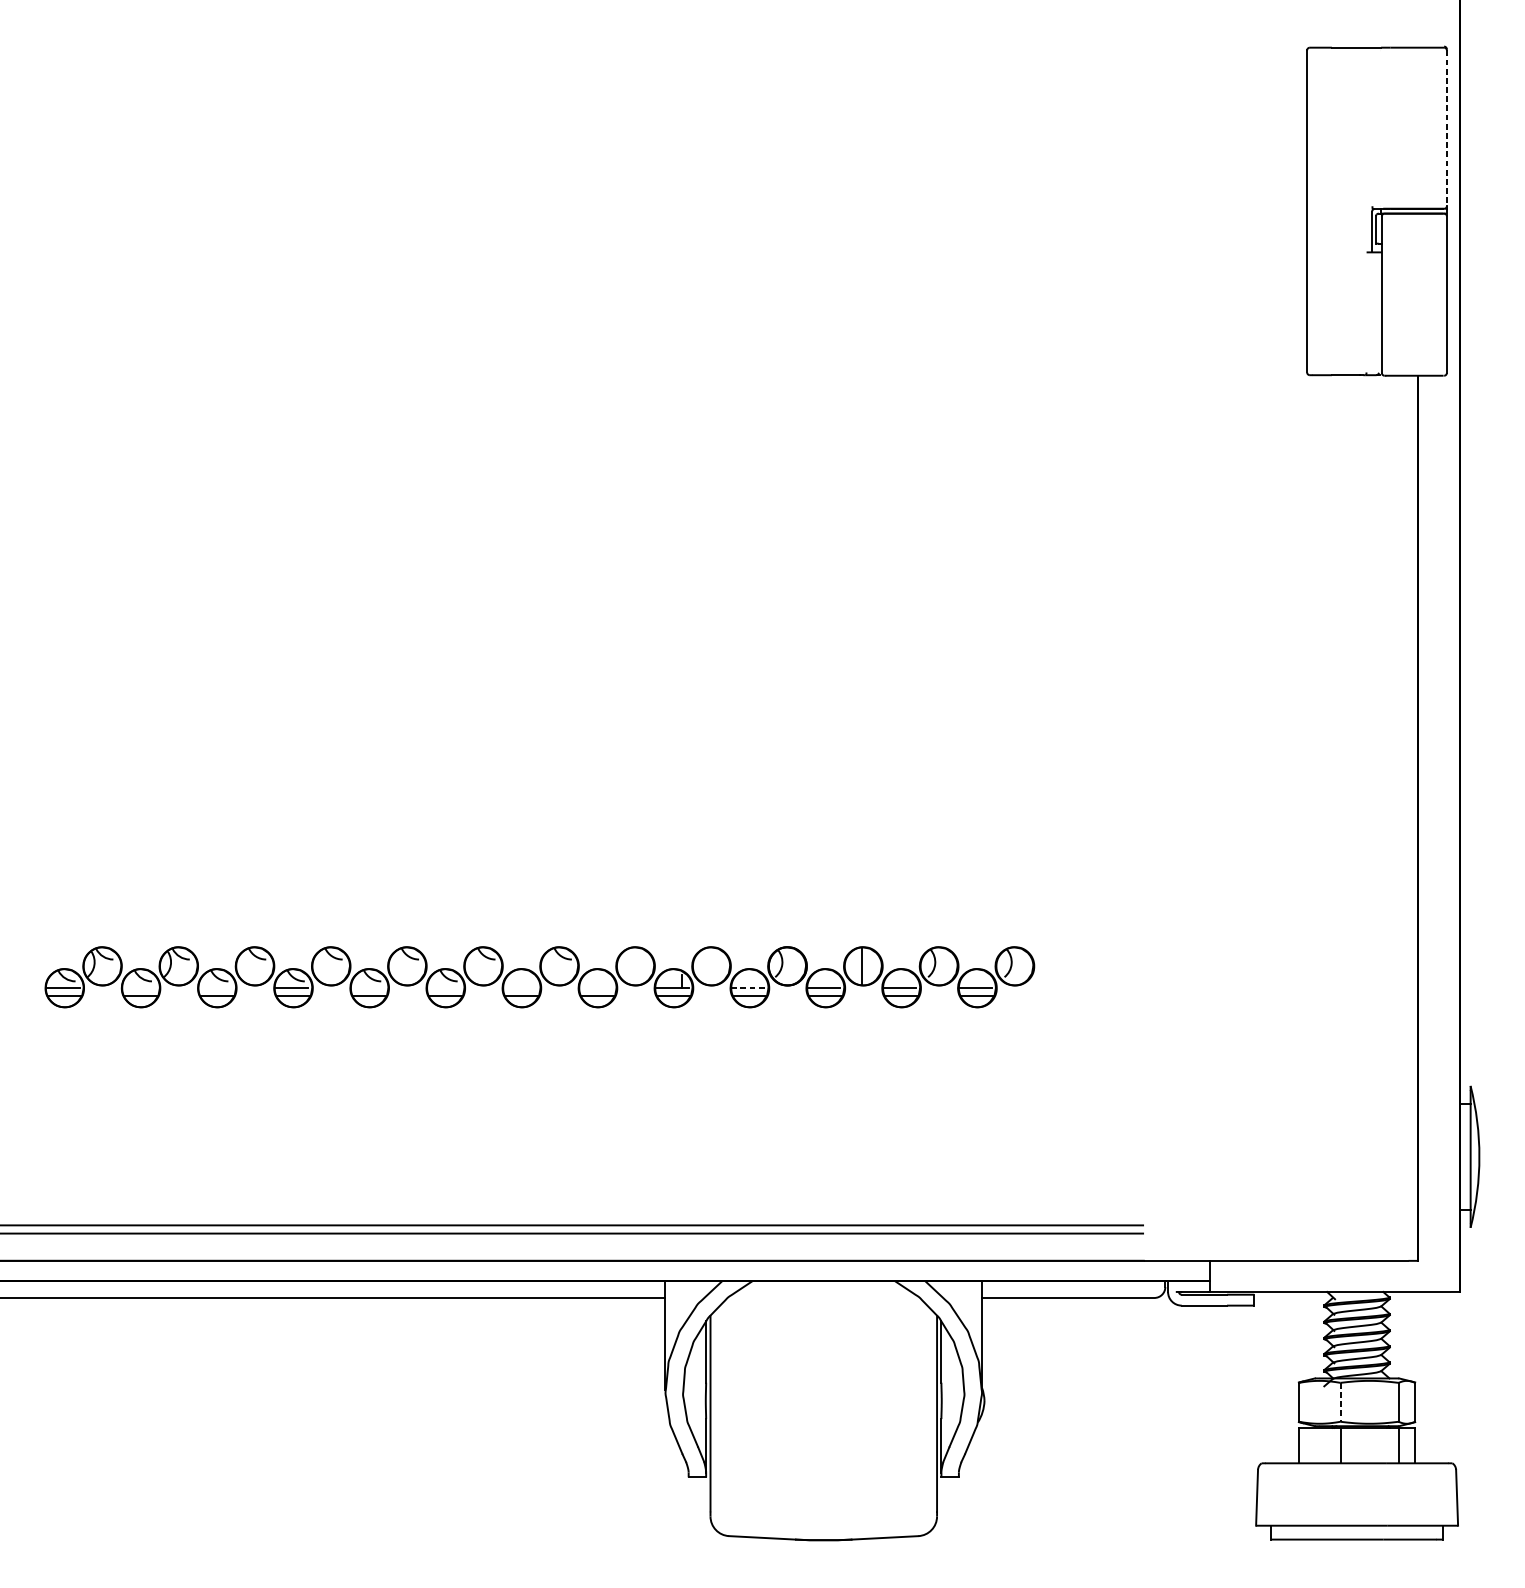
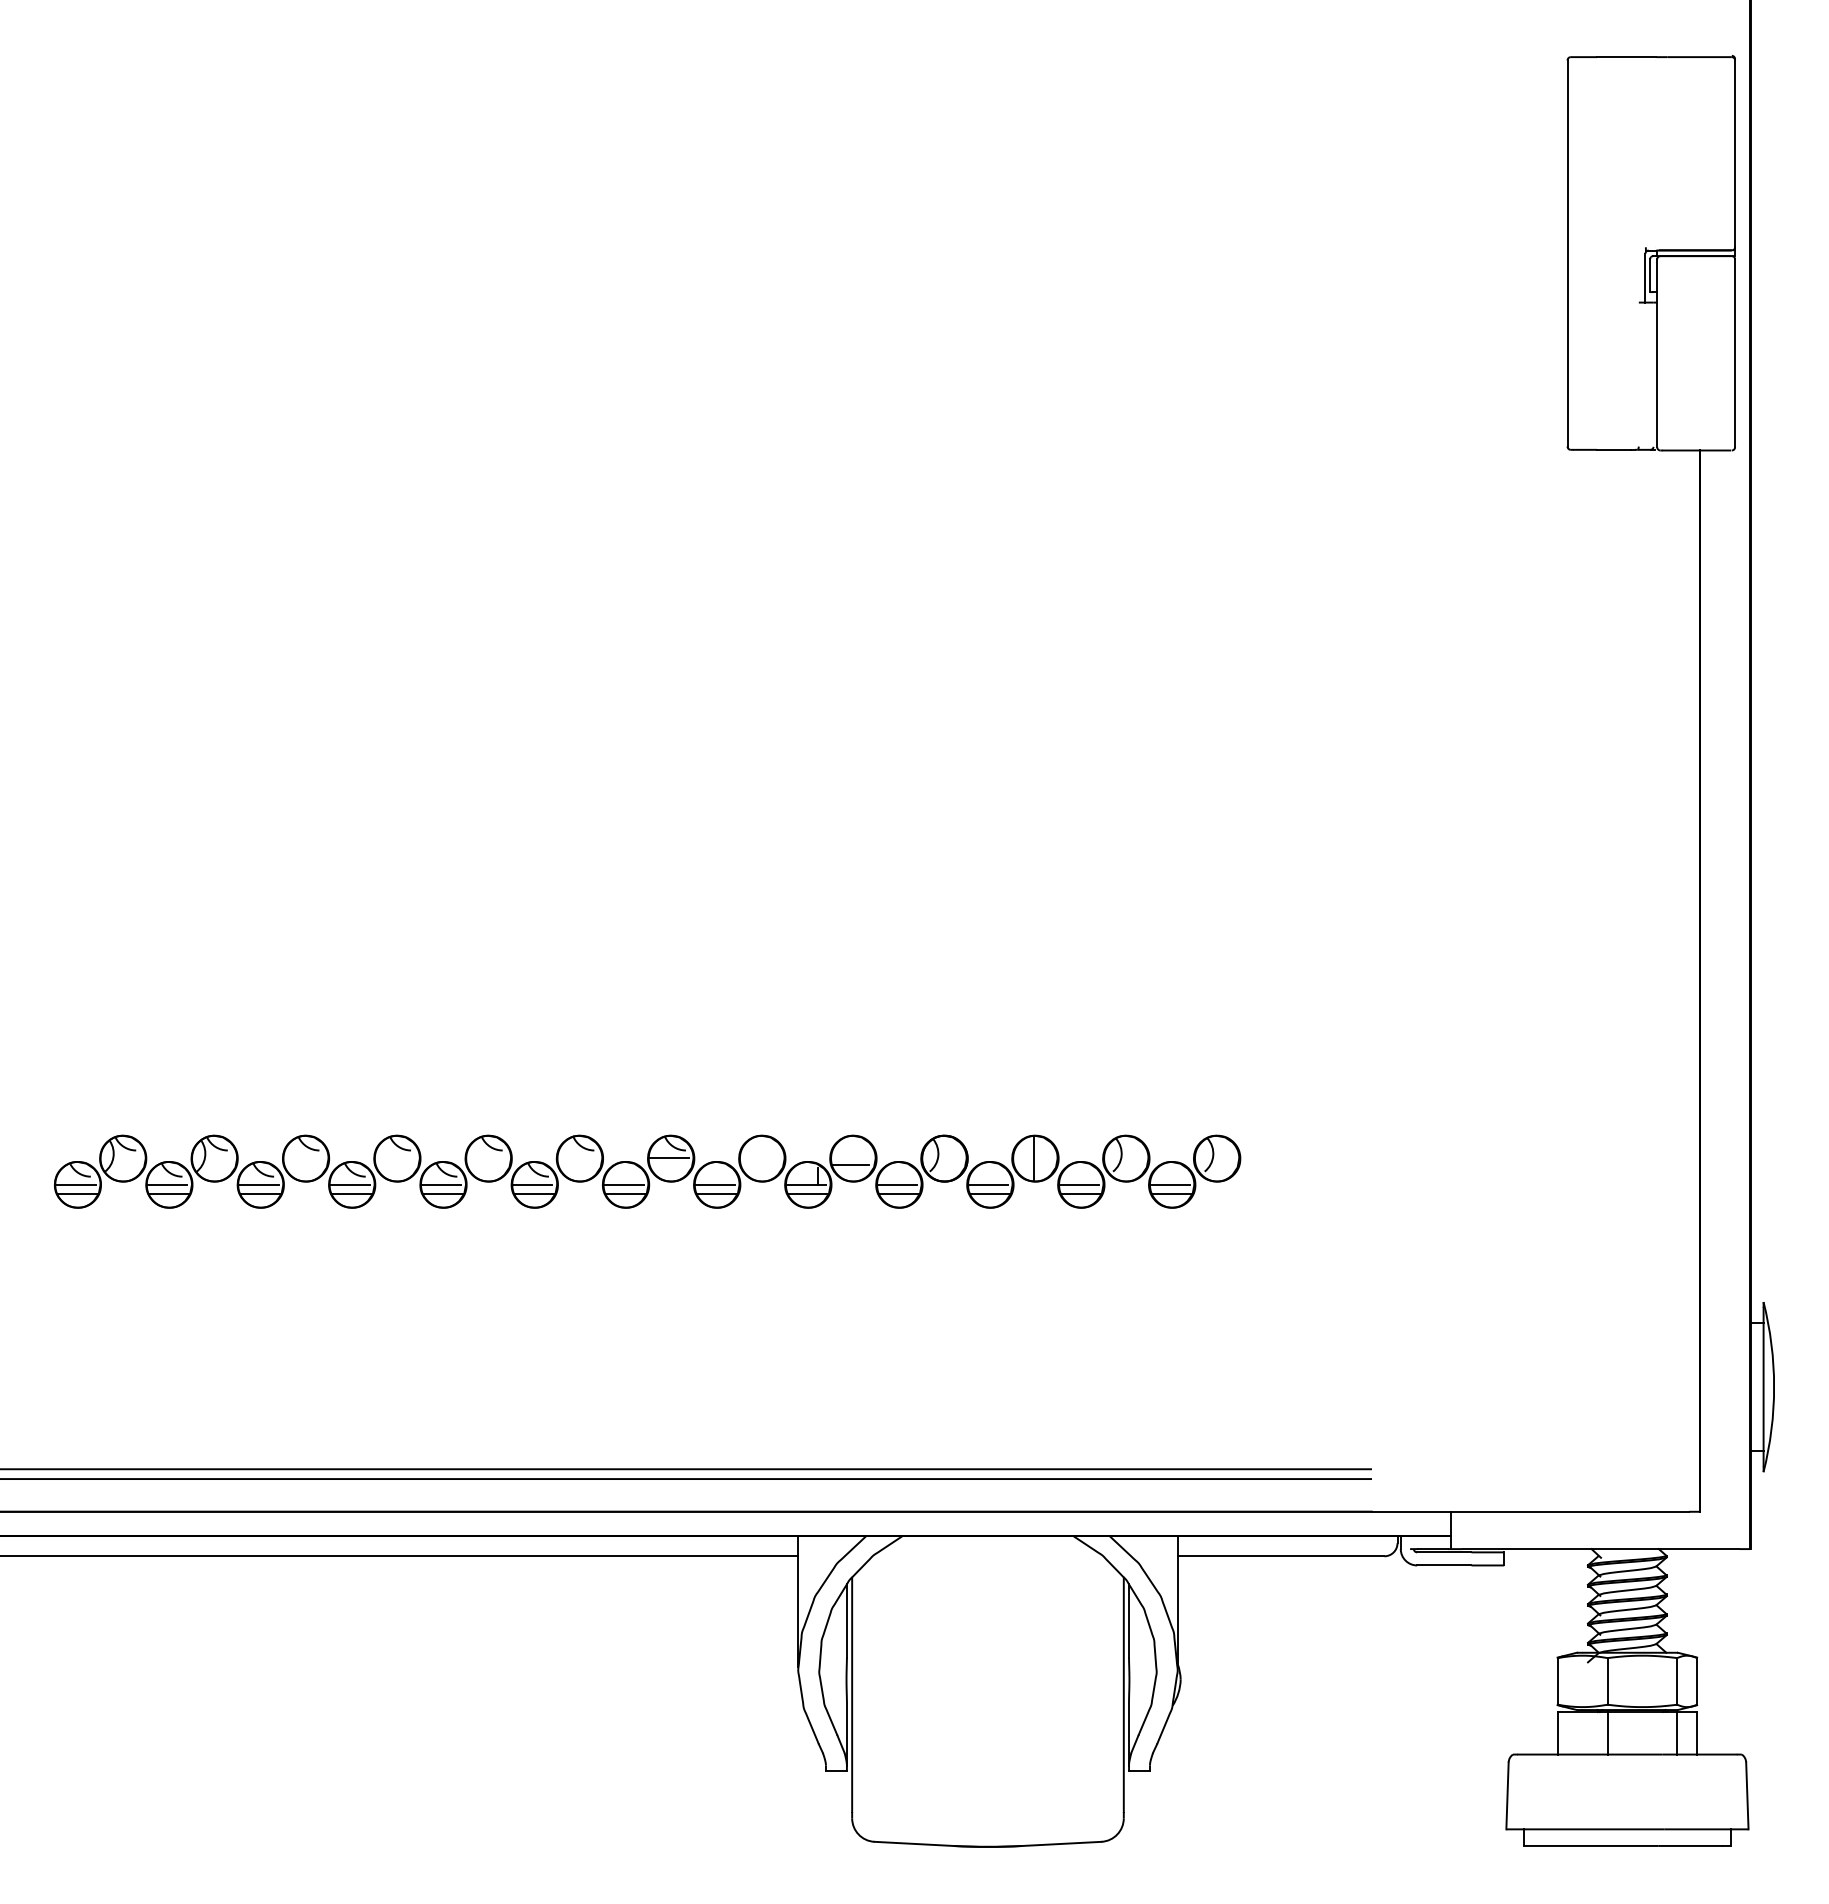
line: (1447, 128) -> (1735, 154), dashed -> solid
line: (557, 966) -> (668, 1158), added
line: (709, 972) -> (850, 1165), added
line: (138, 987) -> (166, 1184), added
line: (215, 987) -> (258, 1184), added
line: (368, 987) -> (441, 1184), added
line: (443, 987) -> (532, 1184), added
line: (519, 987) -> (623, 1184), added
line: (595, 987) -> (714, 1184), added
line: (748, 987) -> (897, 1184), dashed -> solid
line: (1340, 1402) -> (1607, 1681), dashed -> solid

